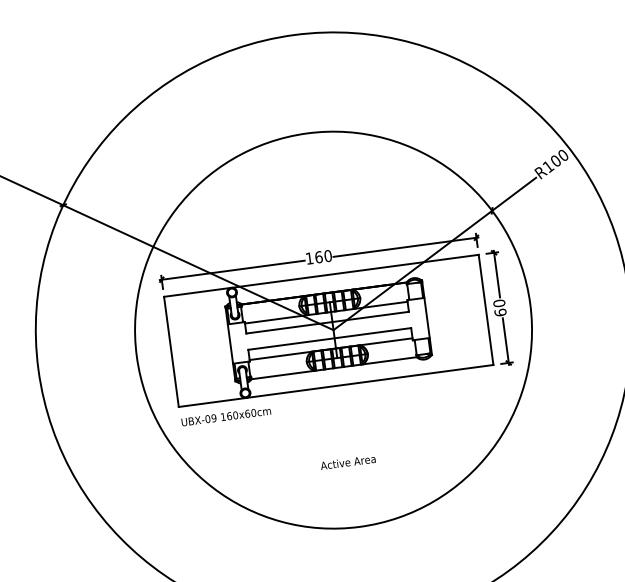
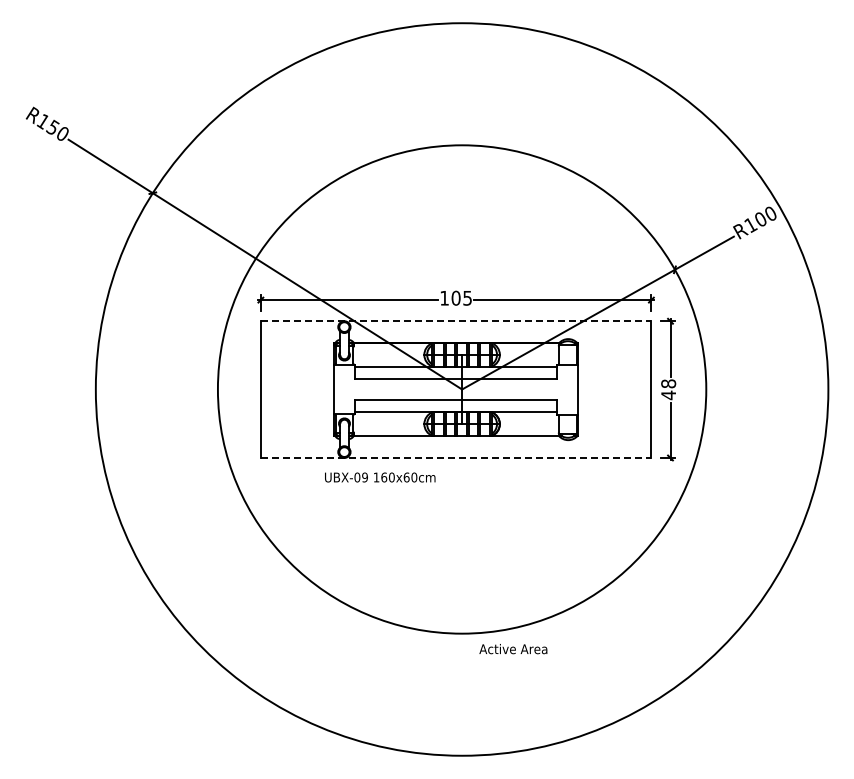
text: (323, 256) -> (461, 297), 160 -> 105
line: (321, 275) -> (456, 321), solid -> dashed
text: (499, 307) -> (668, 389), 60 -> 48
line: (336, 385) -> (456, 457), solid -> dashed
text: (226, 416) -> (380, 477), moved
text: (348, 462) -> (513, 649), moved

